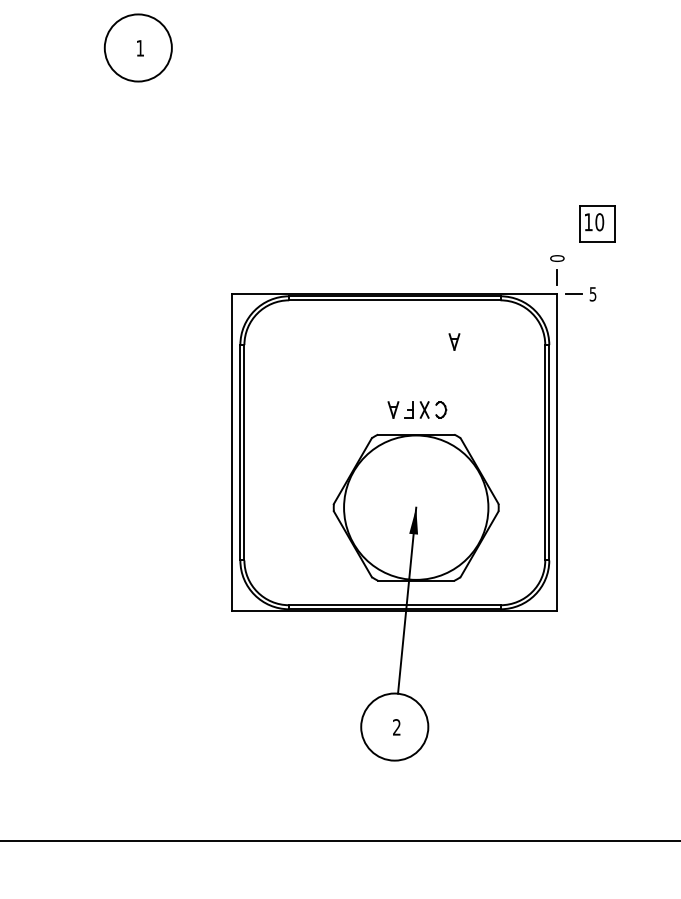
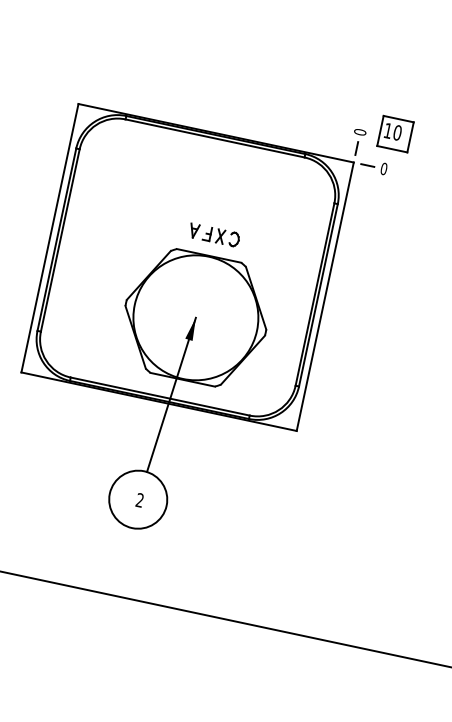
part: (597, 223) -> (395, 133), moved
text: (592, 294) -> (383, 169), 5 -> 0
part: (454, 341) -> (258, 184), removed

